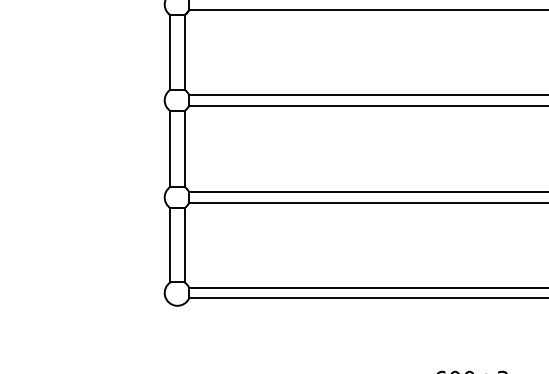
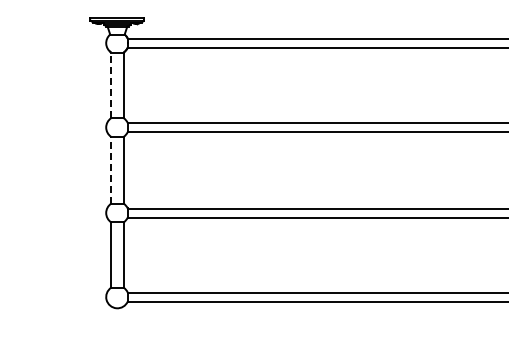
line: (170, 52) -> (111, 85), solid -> dashed
line: (170, 148) -> (111, 169), solid -> dashed

